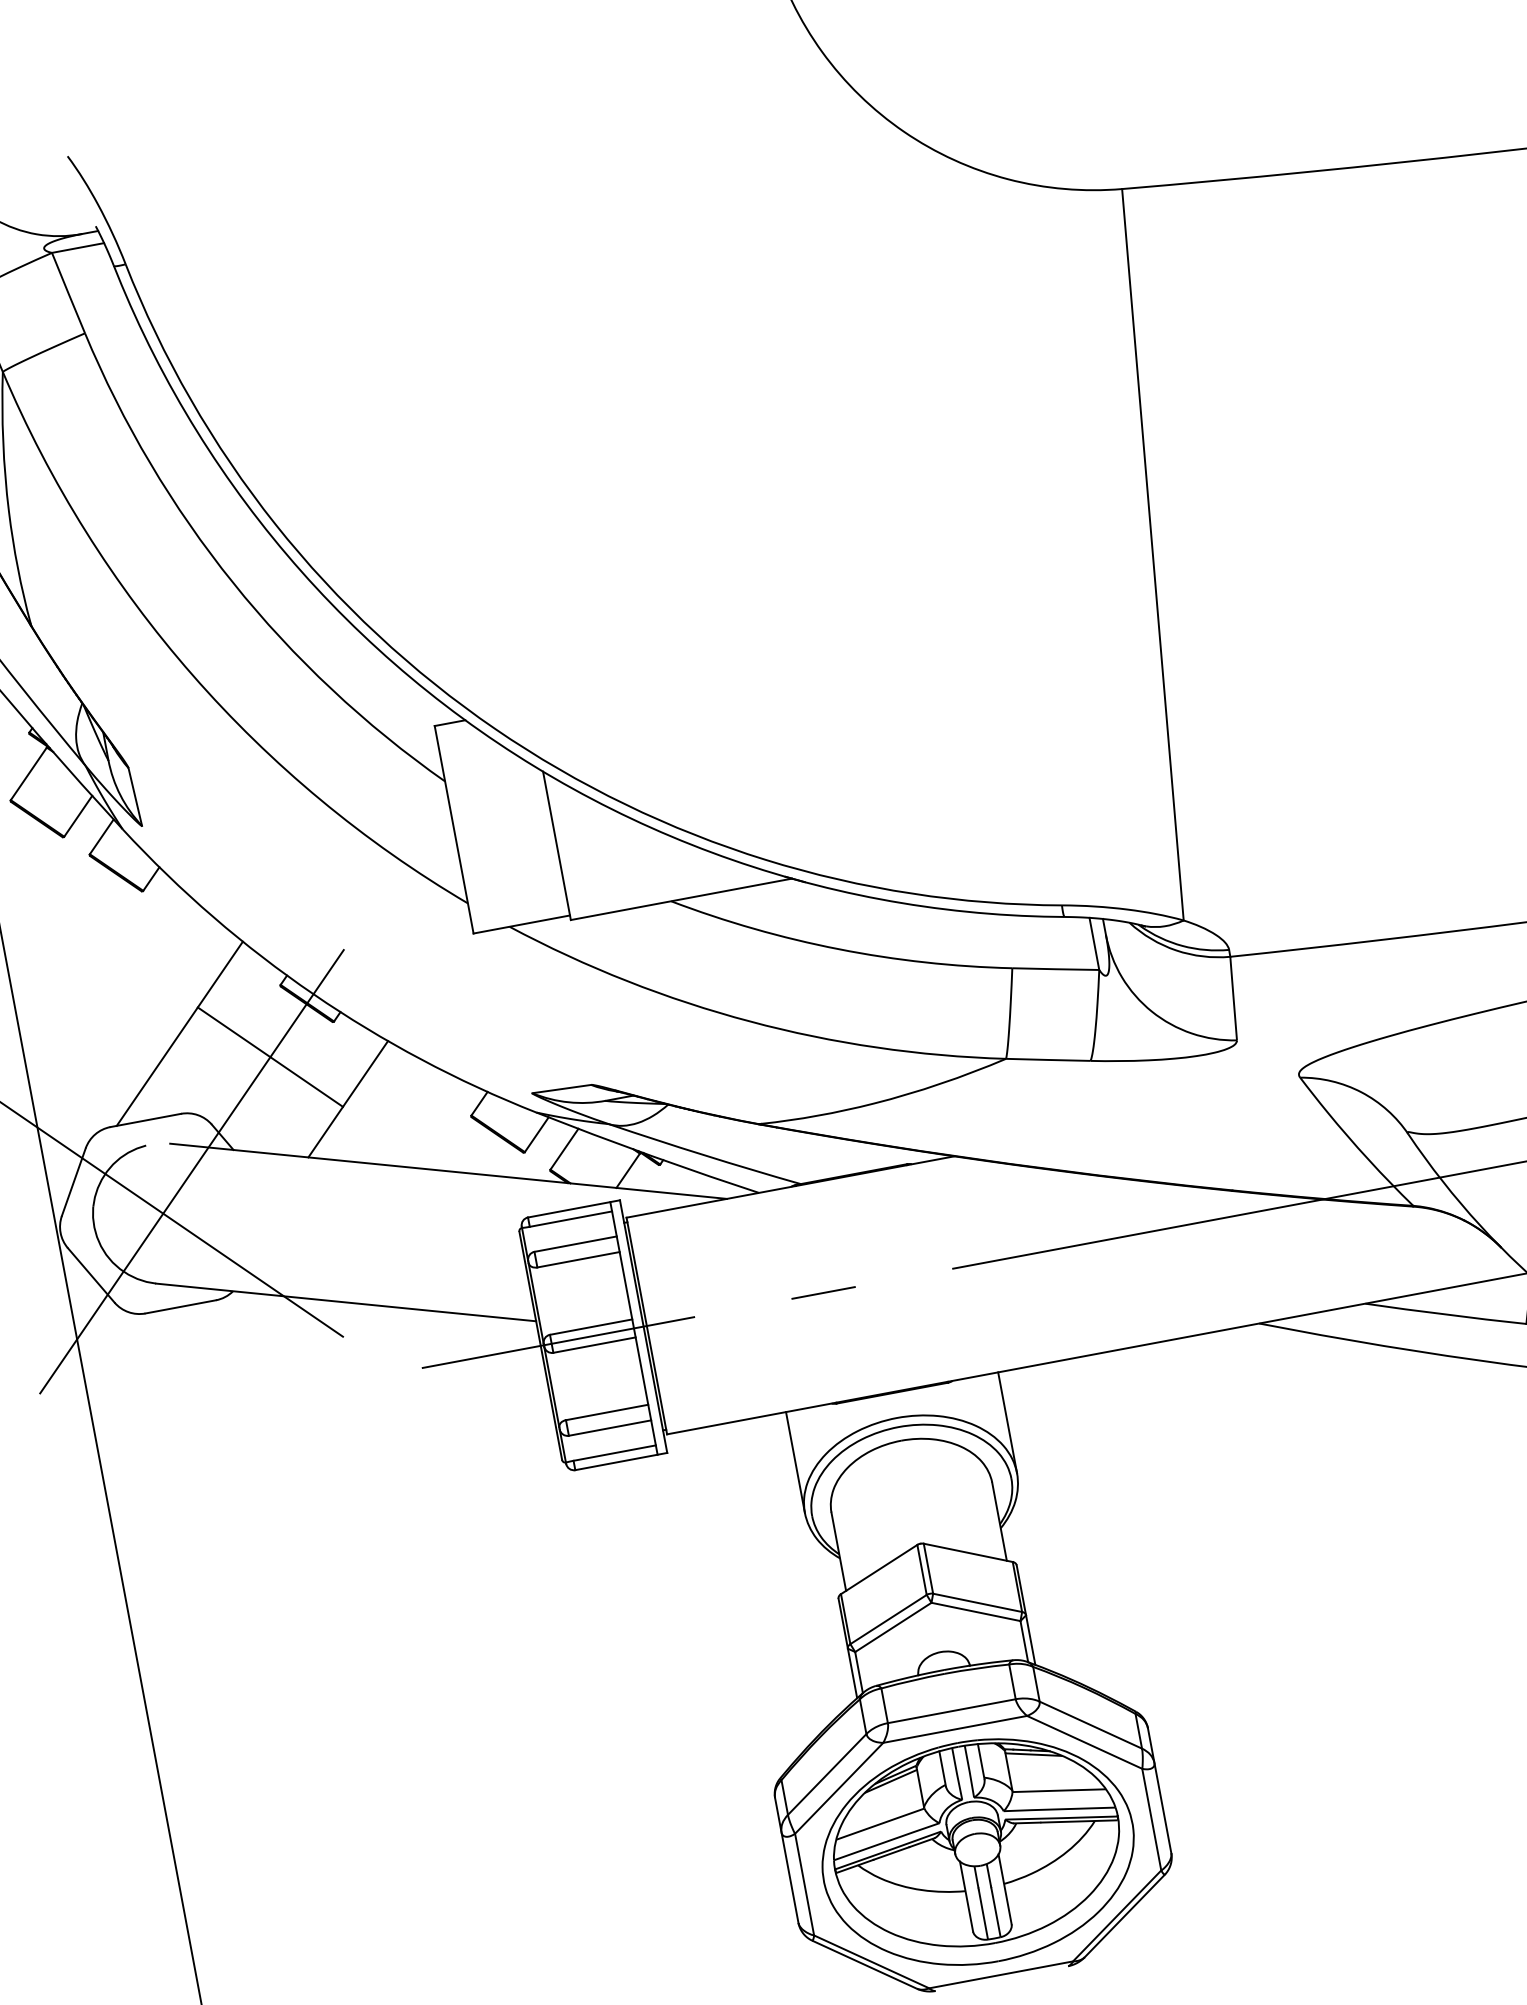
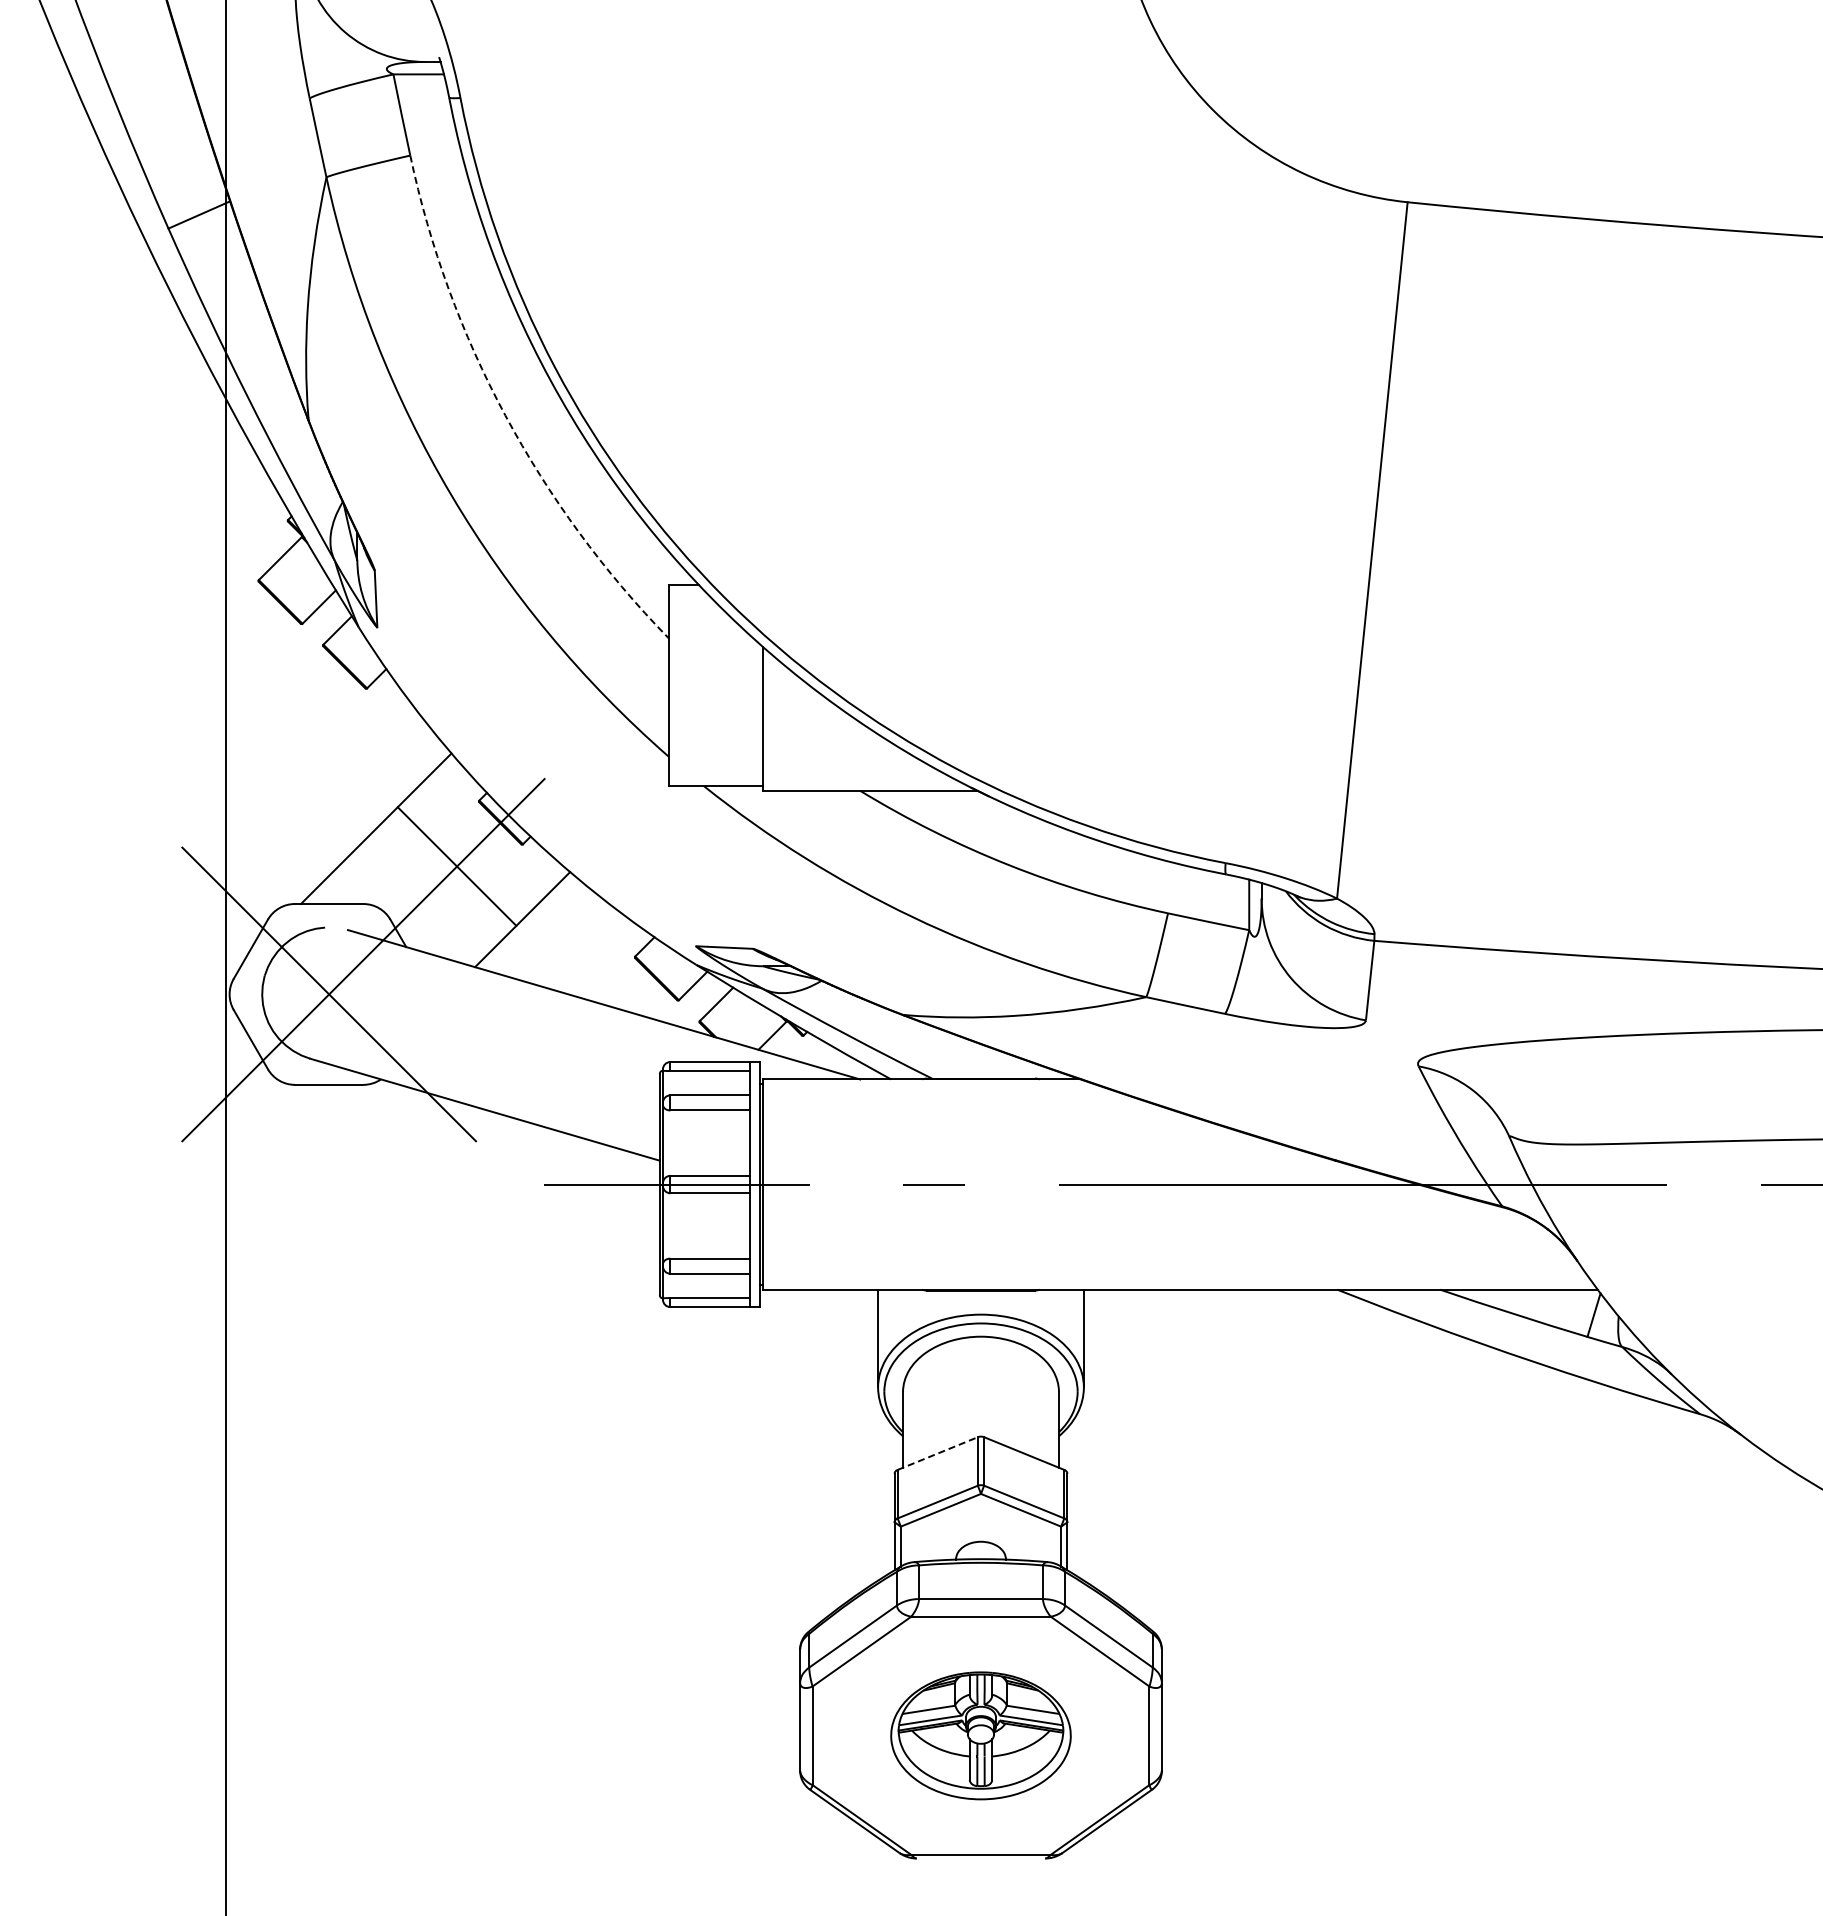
arc: (233, 582) -> (505, 415), solid -> dashed
line: (879, 1569) -> (938, 1453), solid -> dashed
part: (977, 1851) -> (980, 1735), size x0.6

